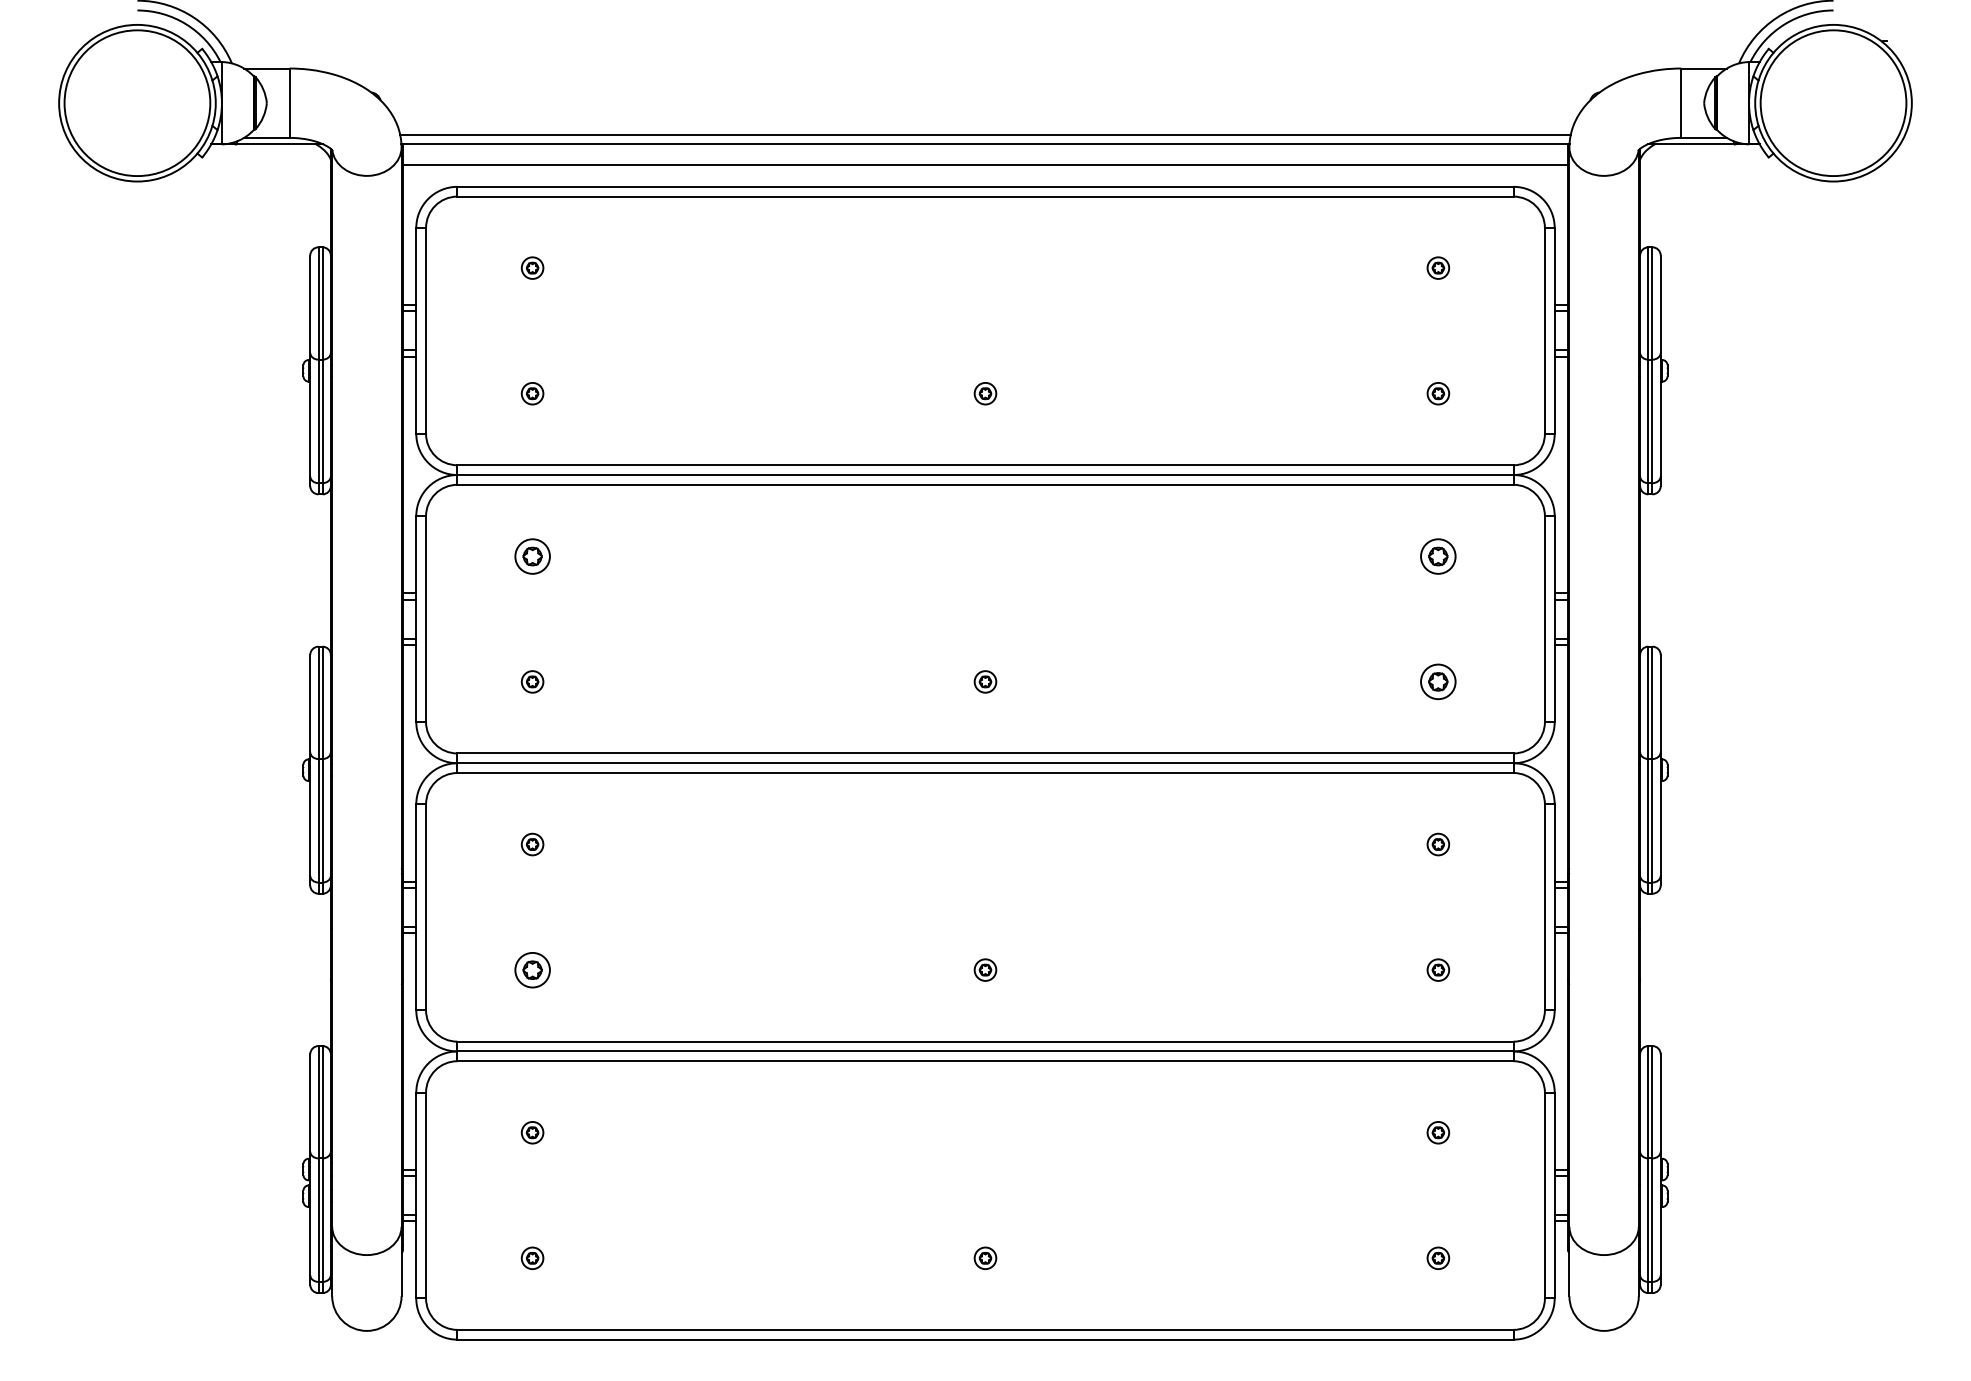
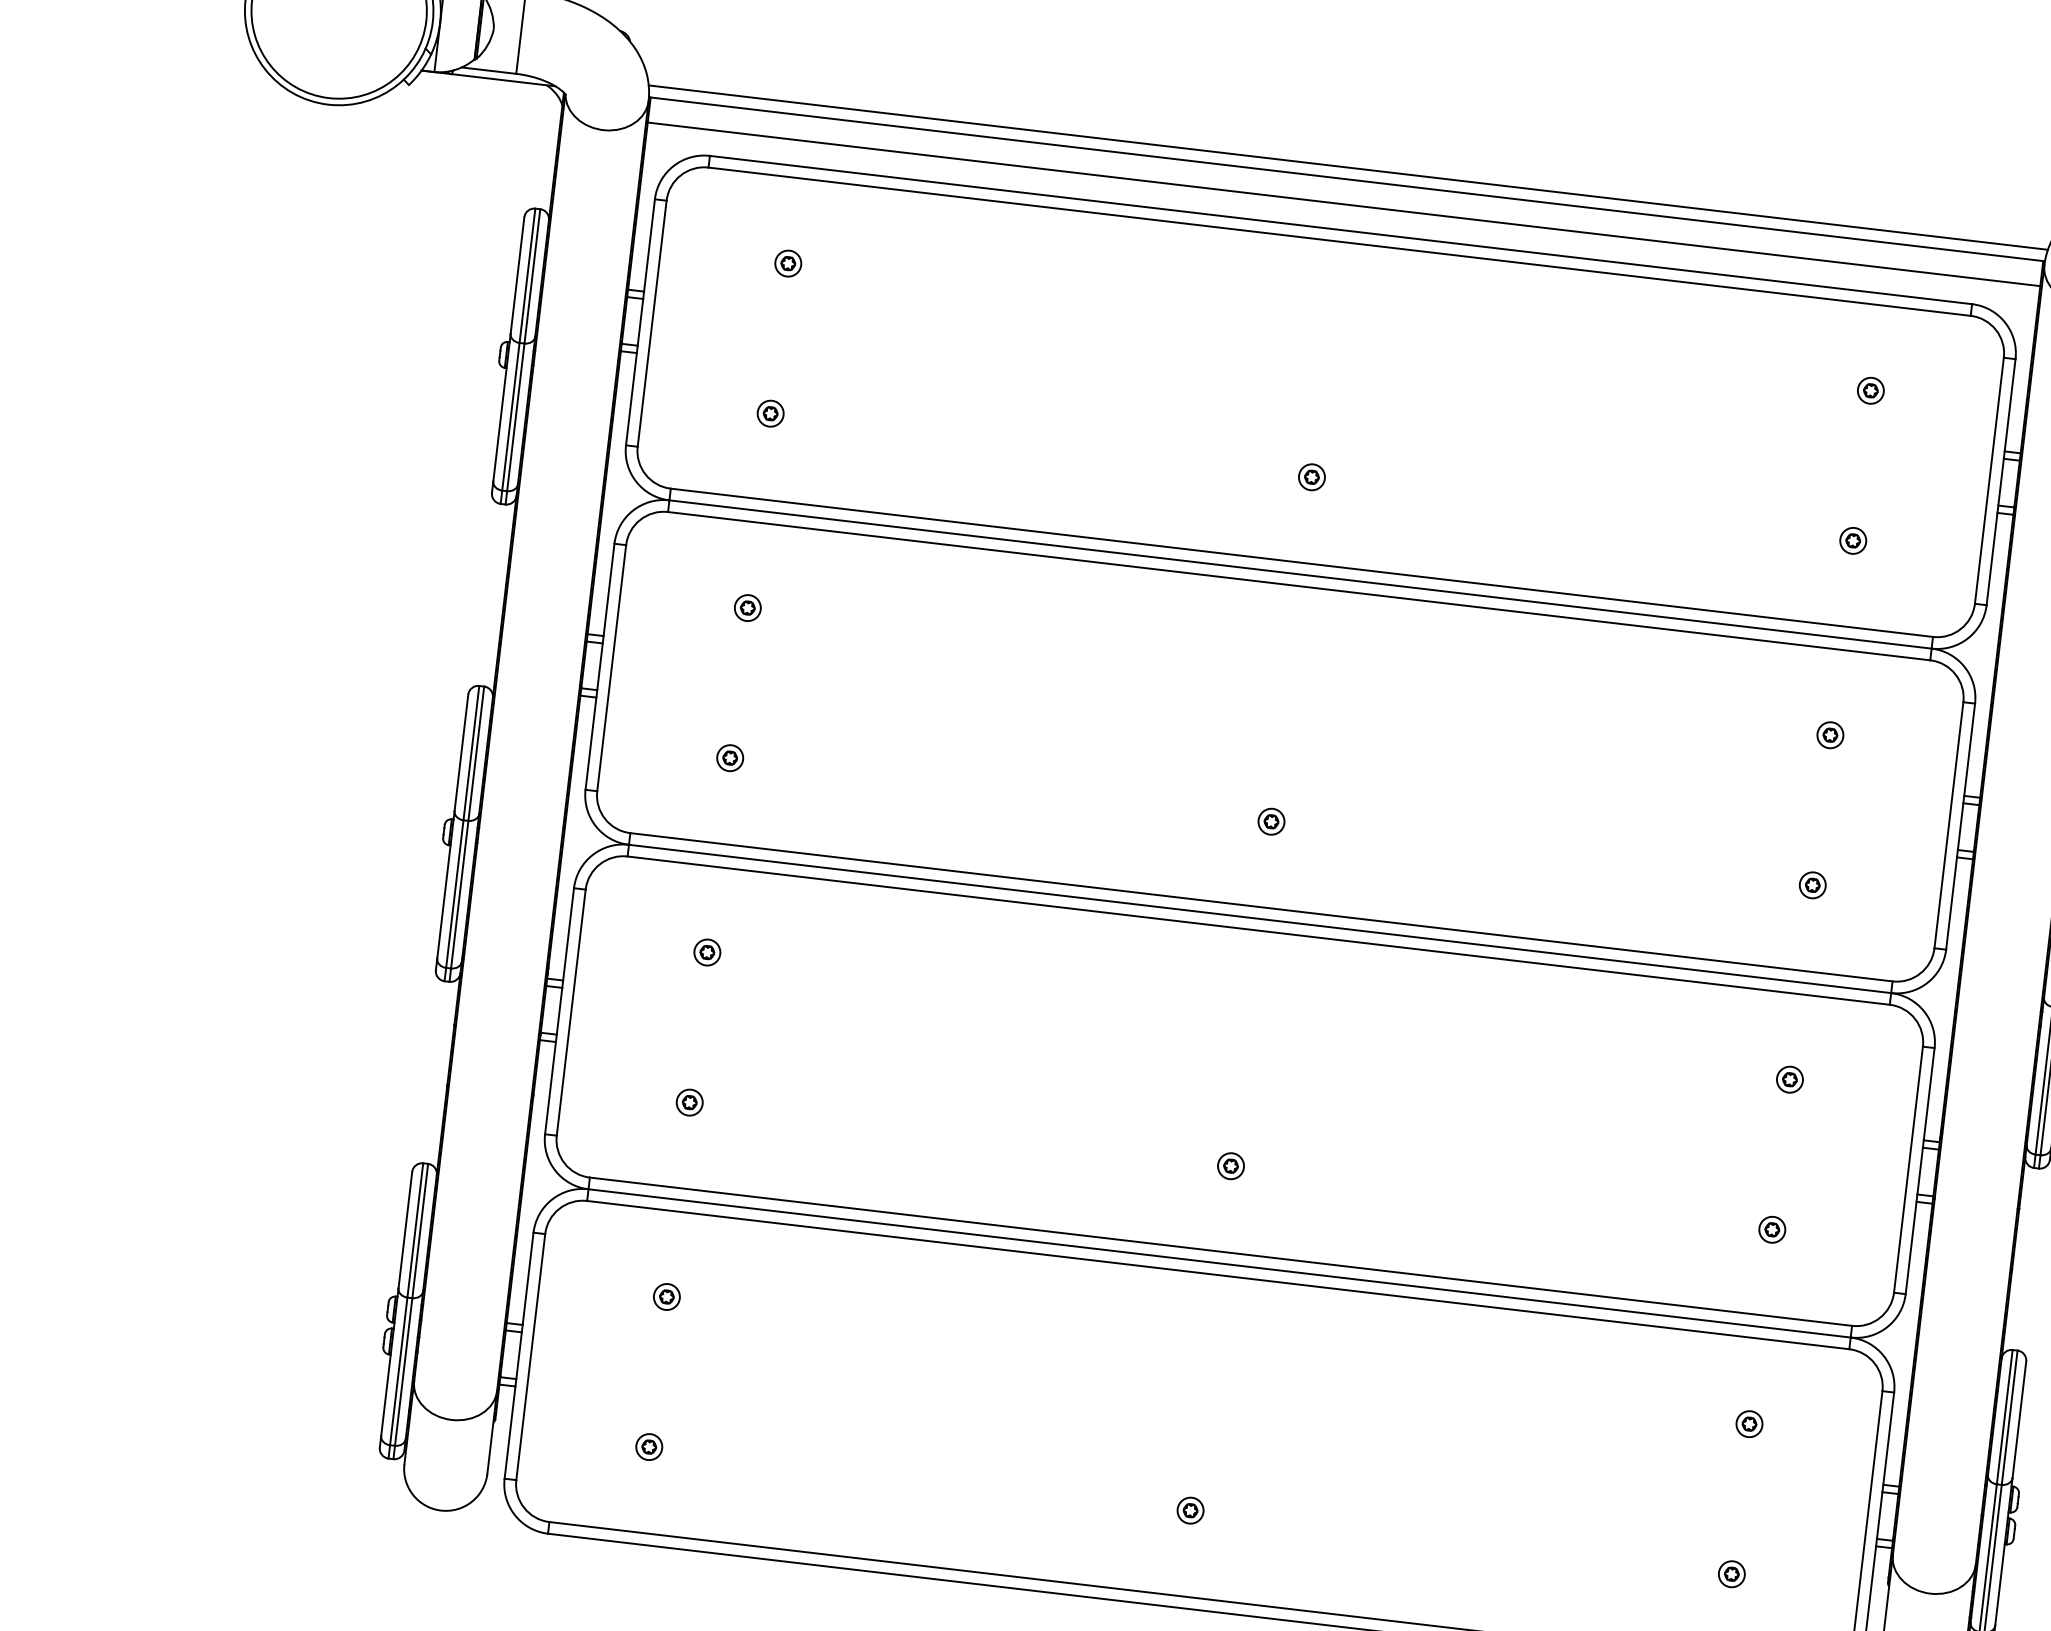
part: (532, 555) -> (747, 607), size x0.62
part: (1438, 555) -> (1830, 734), size x0.62
part: (1438, 681) -> (1812, 884), size x0.62
part: (532, 969) -> (689, 1101), size x0.62

